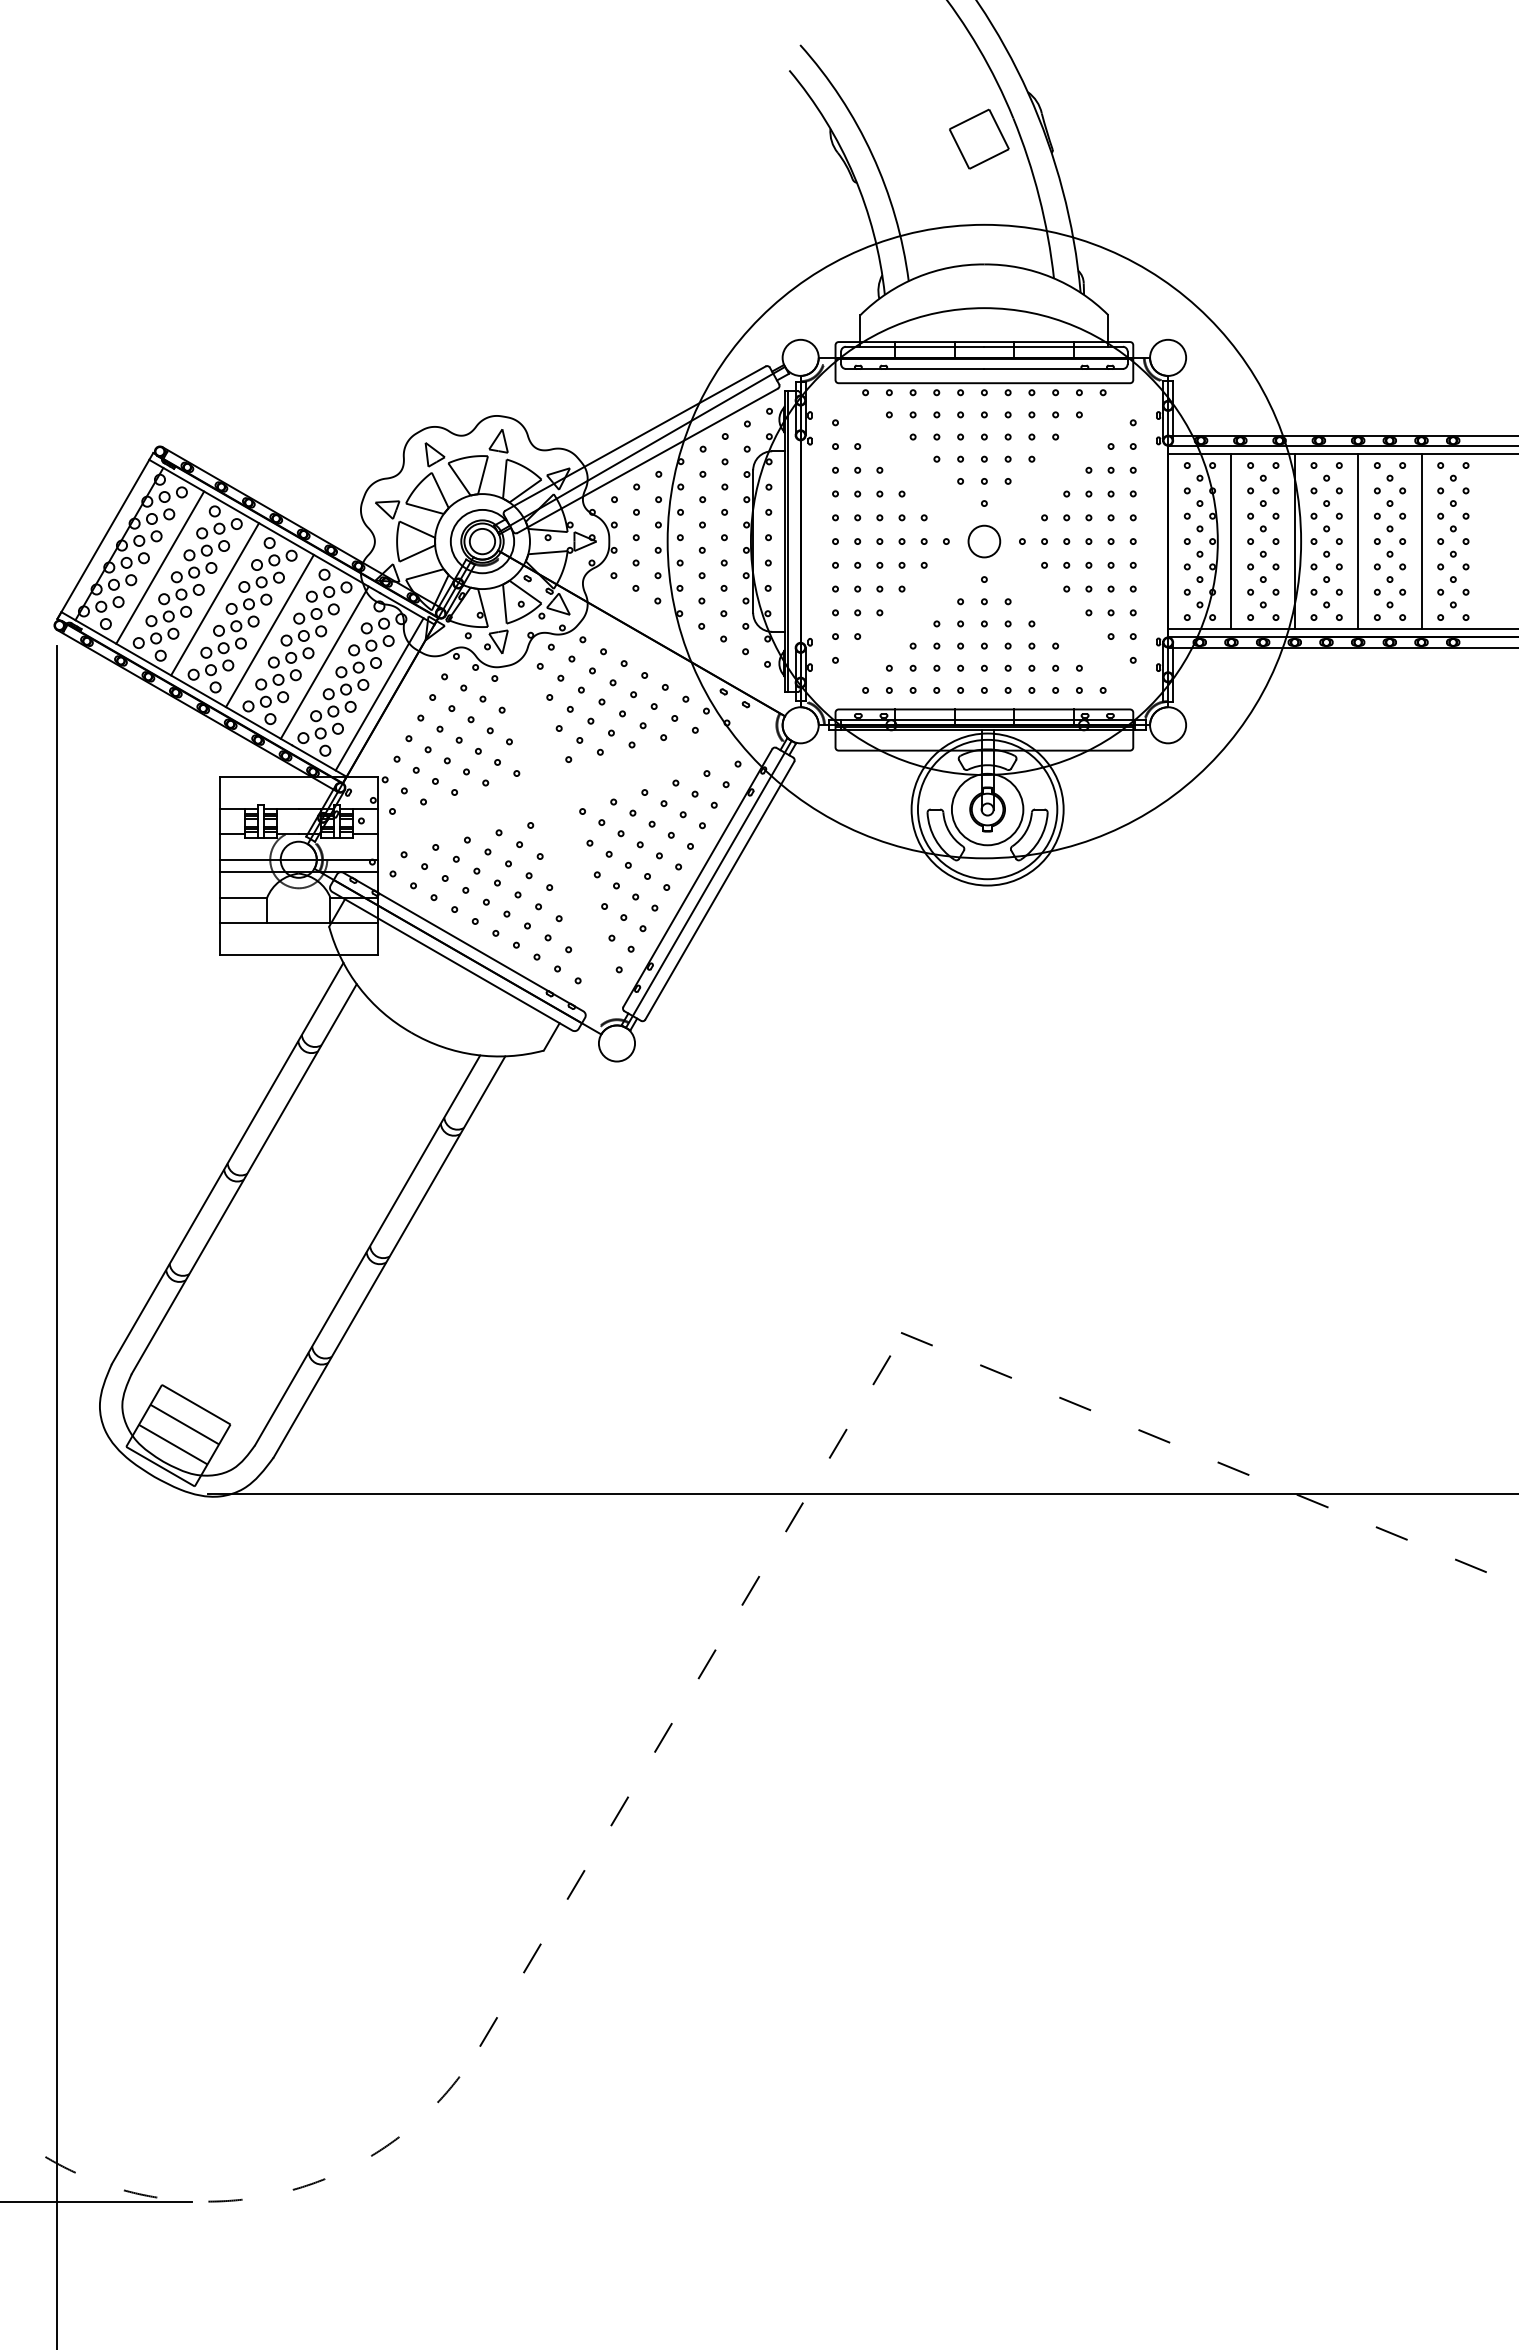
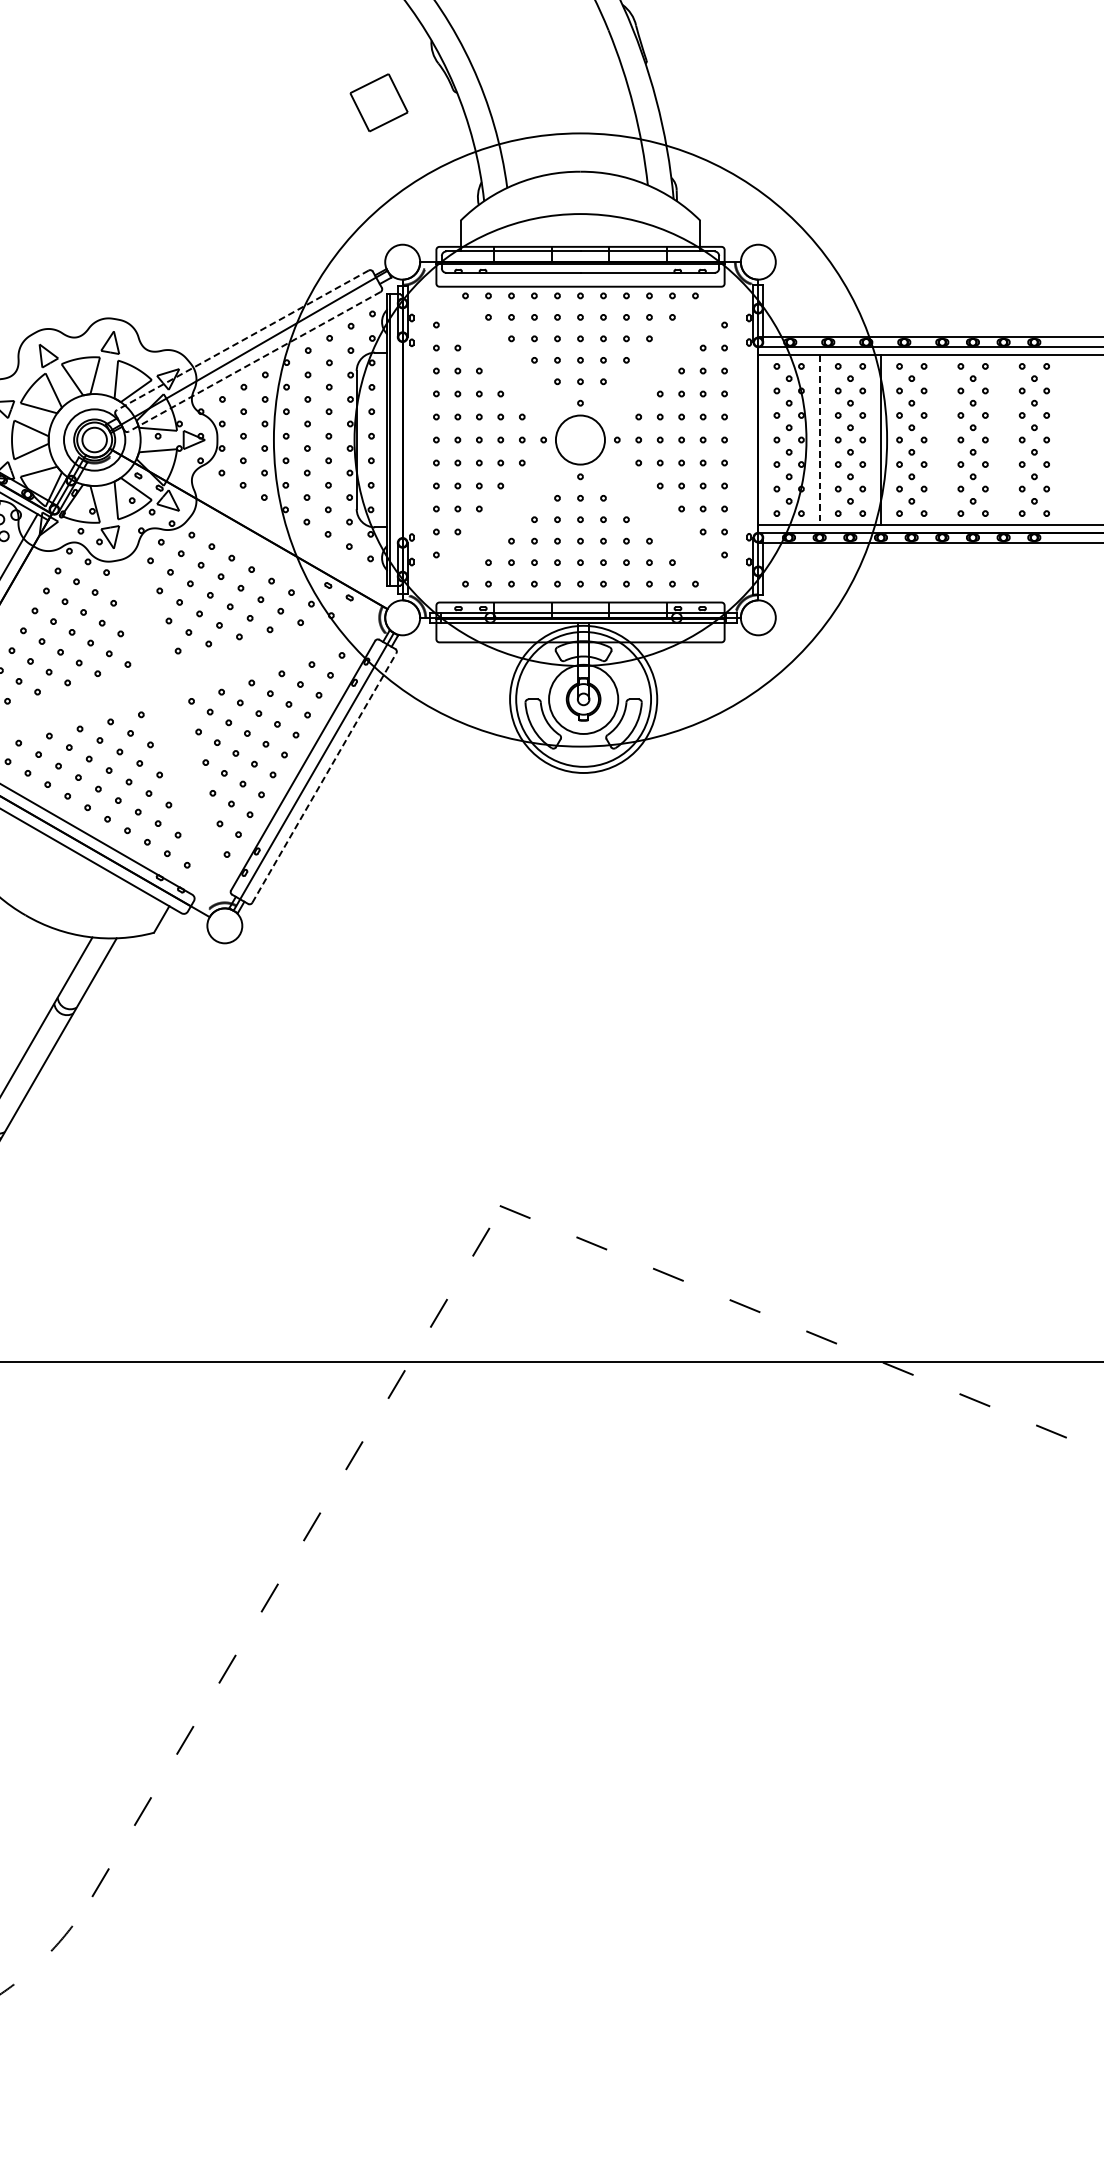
part: (979, 138) -> (379, 102), moved
line: (635, 438) -> (242, 340), solid -> dashed
line: (647, 460) -> (254, 361), solid -> dashed
circle: (984, 541) -> (580, 439), size x1.6
line: (1231, 541) -> (819, 439), solid -> dashed
line: (1358, 541) -> (942, 439), removed
line: (1421, 541) -> (1003, 439), removed
line: (719, 890) -> (324, 777), solid -> dashed

